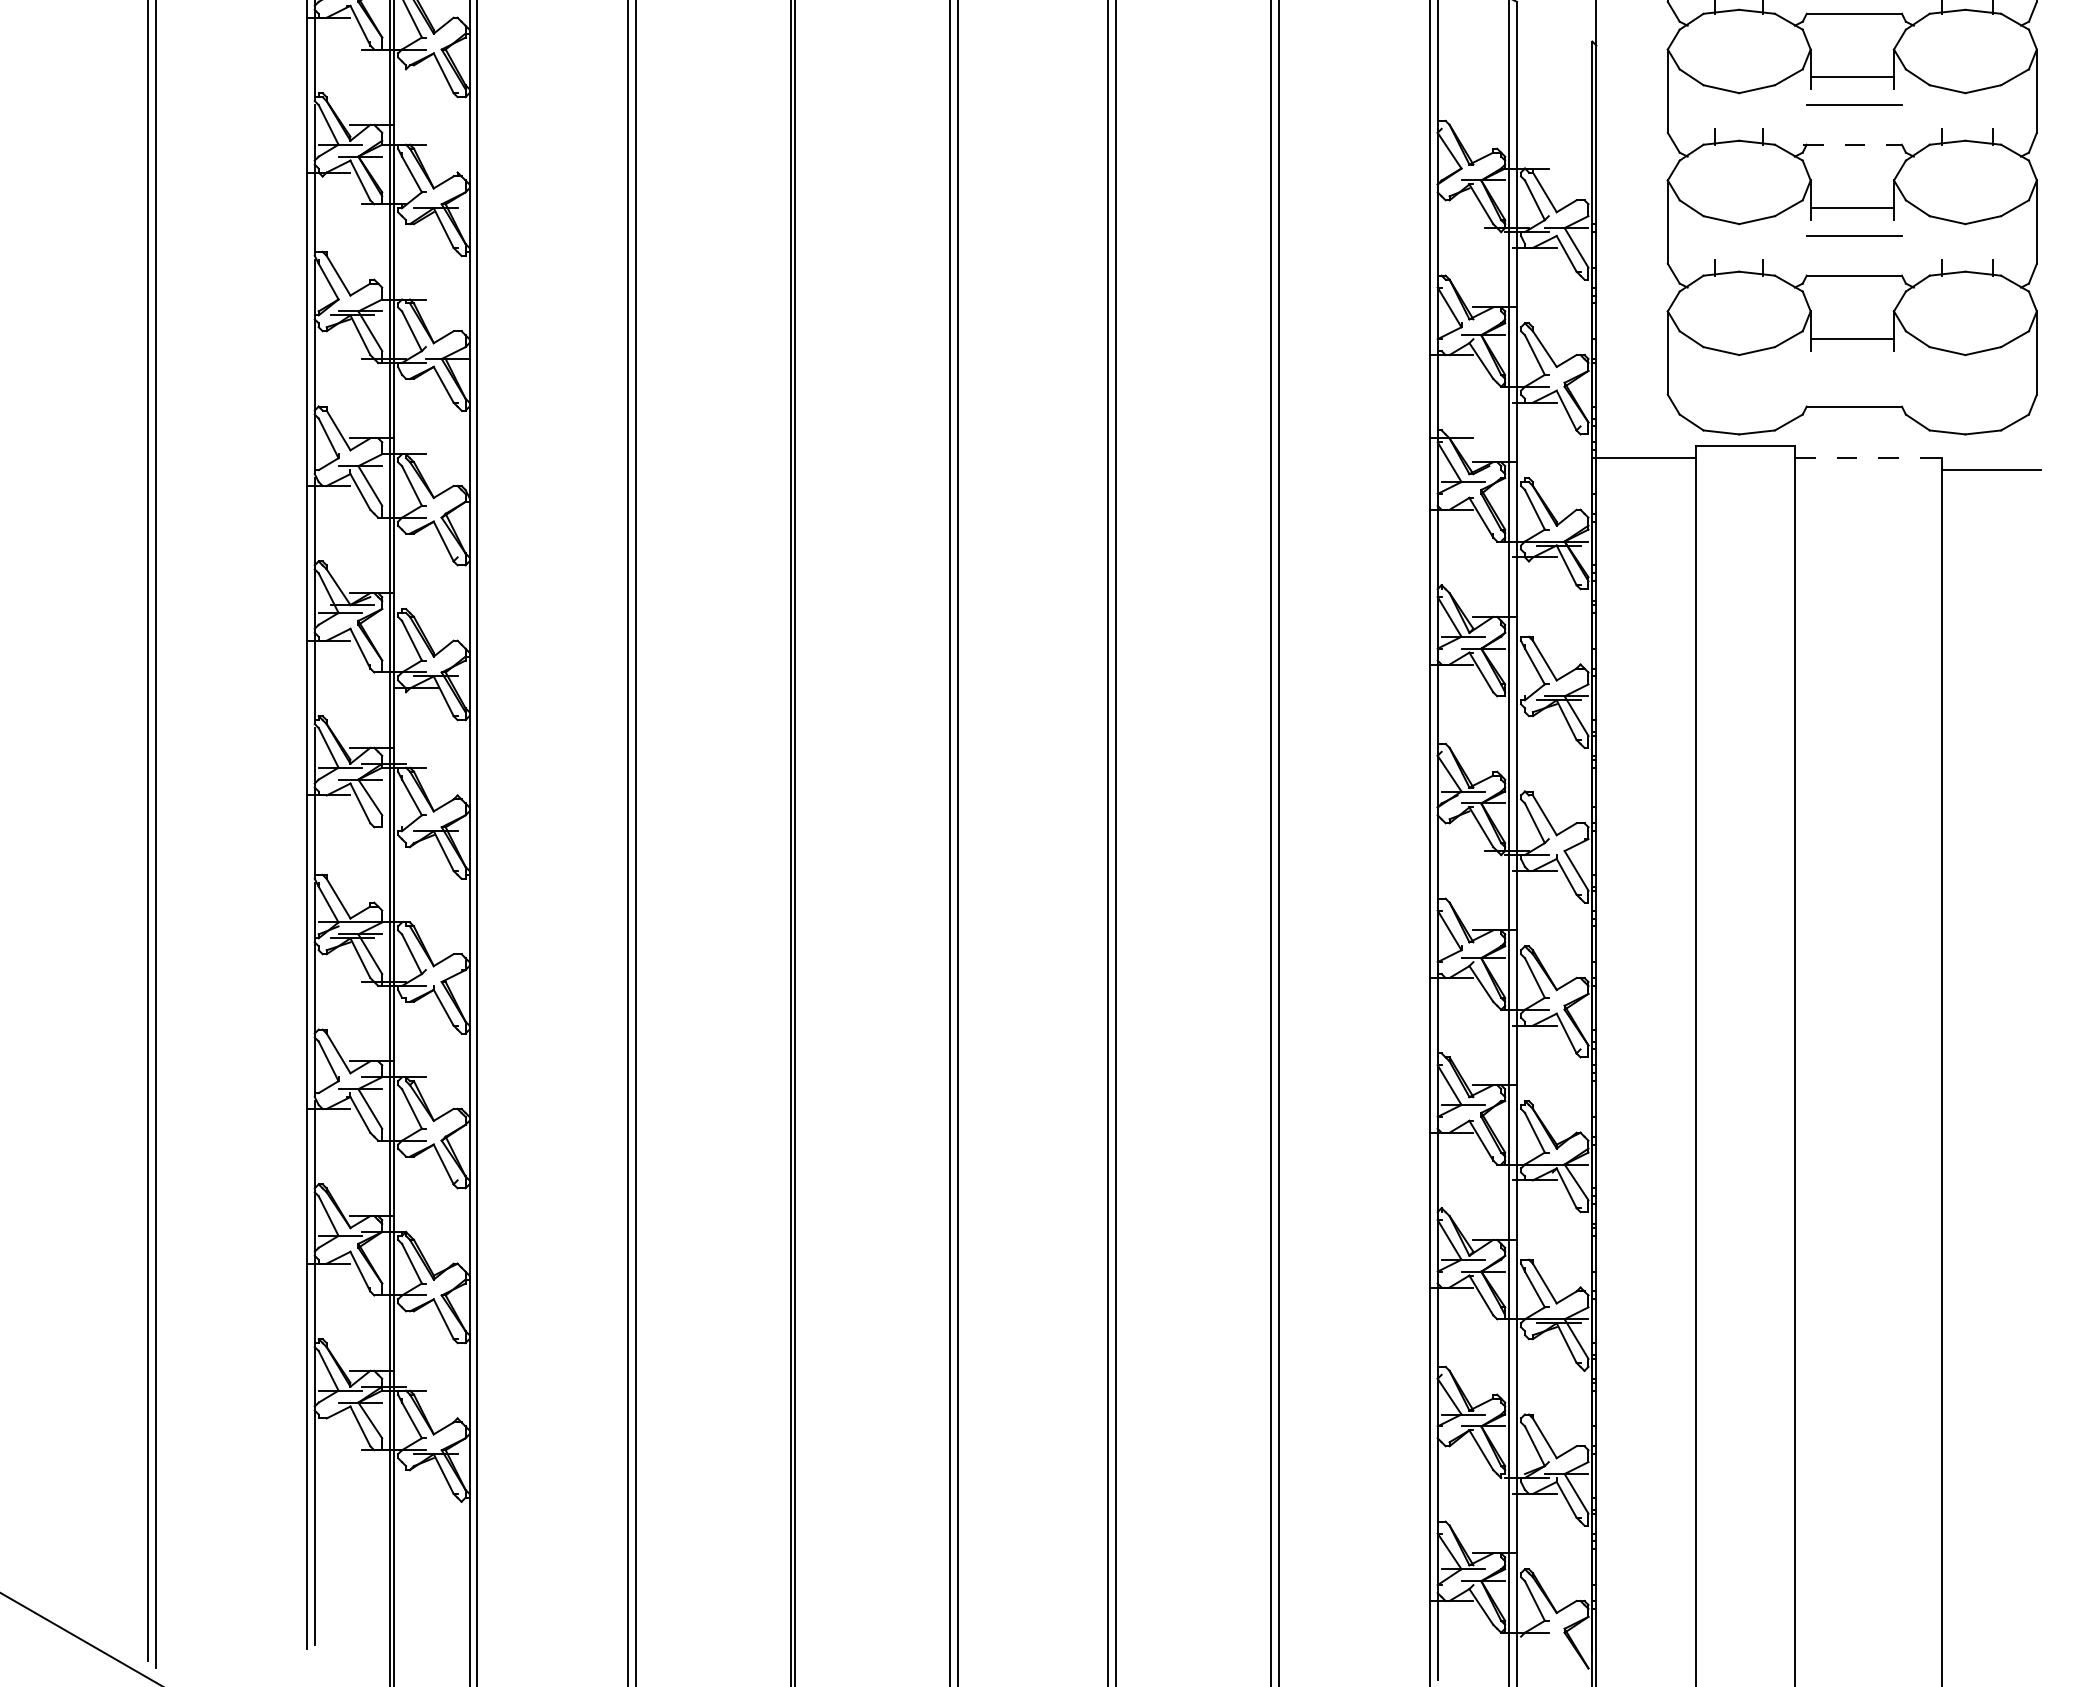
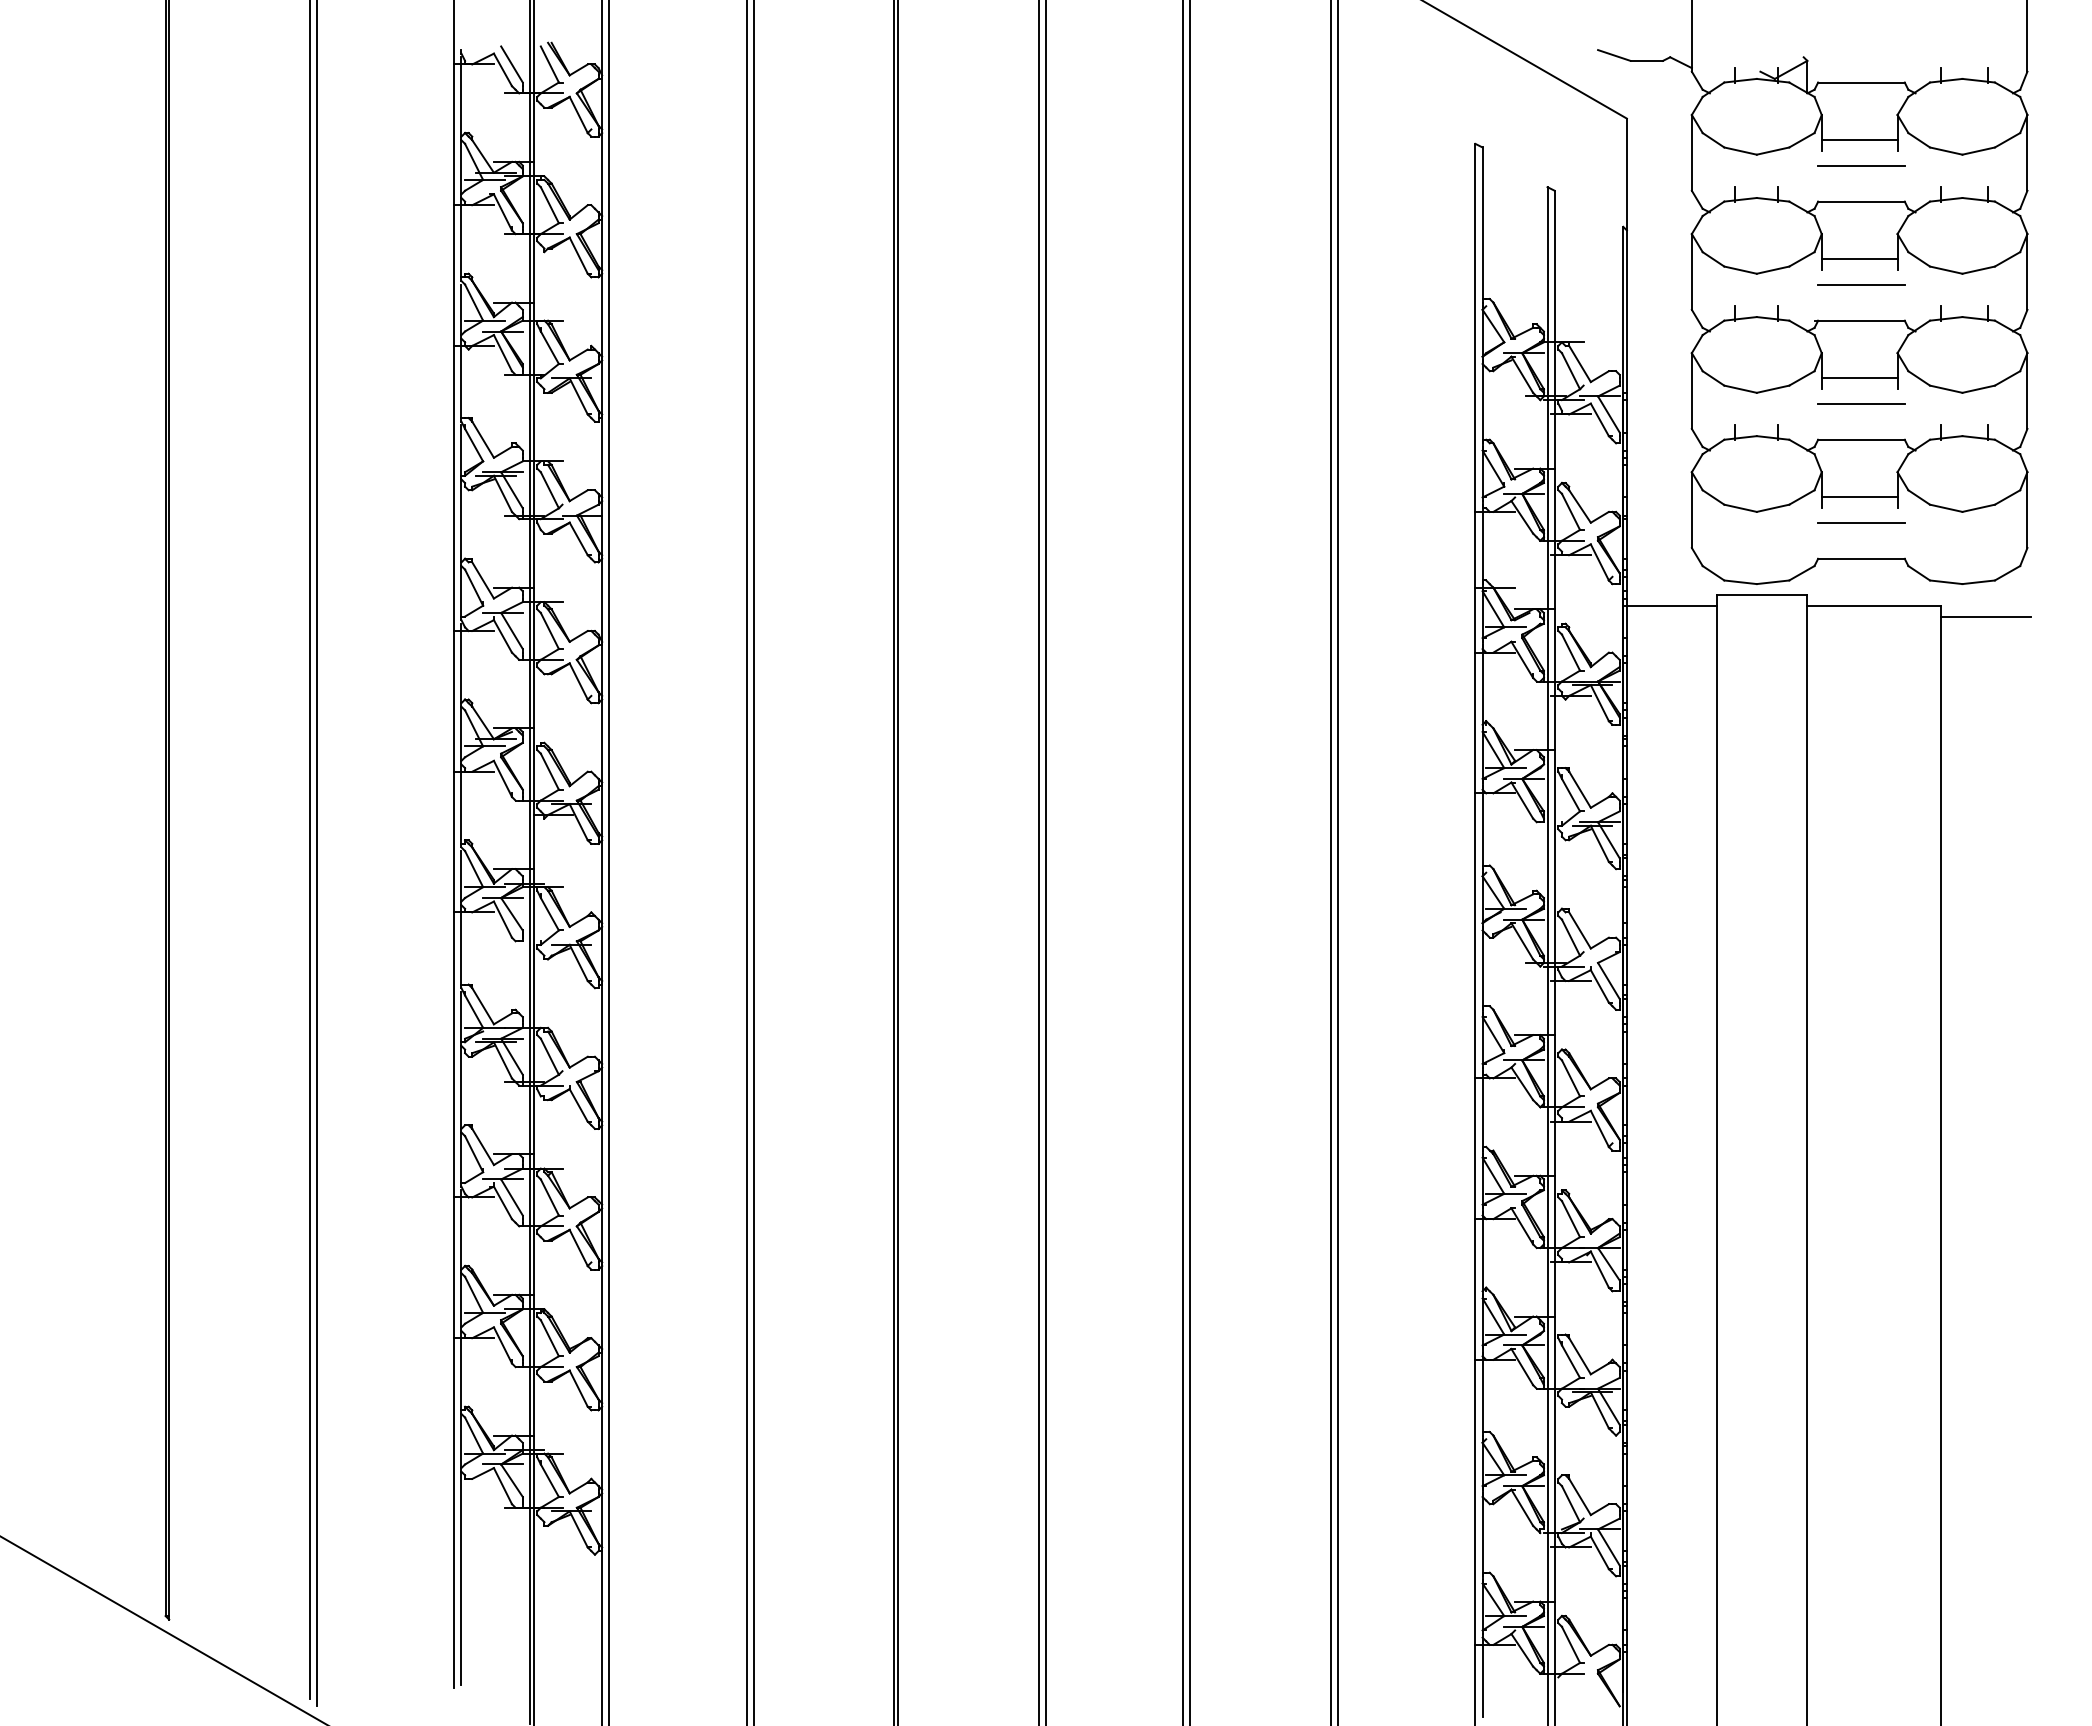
line: (1853, 144) -> (1860, 320), dashed -> solid
line: (1854, 366) -> (1861, 522), added
line: (1868, 457) -> (1874, 605), dashed -> solid

